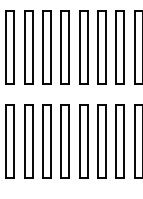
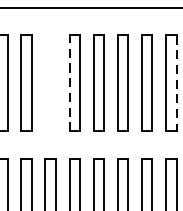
part: (28, 47) -> (50, 83), removed
line: (43, 47) -> (70, 83), solid -> dashed
line: (124, 48) -> (176, 84), solid -> dashed

